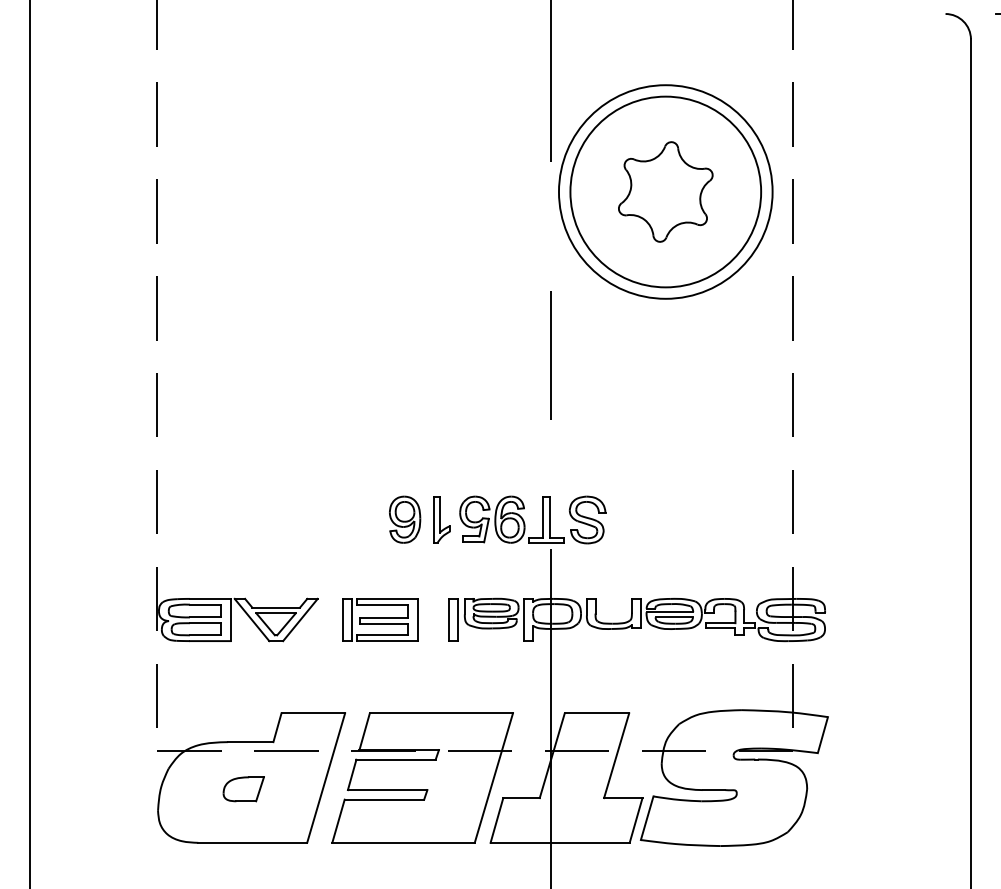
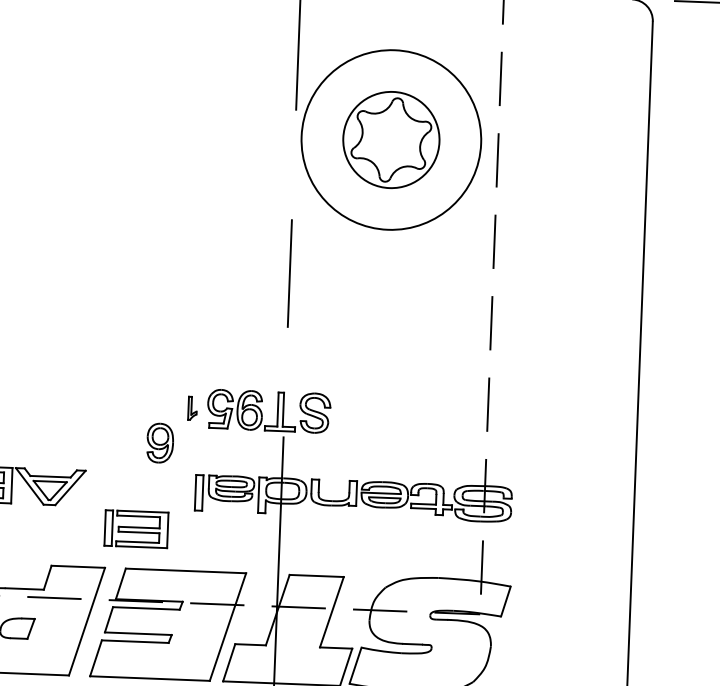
circle: (665, 191) -> (391, 139), size x0.6
part: (405, 519) -> (160, 443), moved
part: (441, 519) -> (192, 408), size x0.6
part: (380, 619) -> (136, 528), moved

